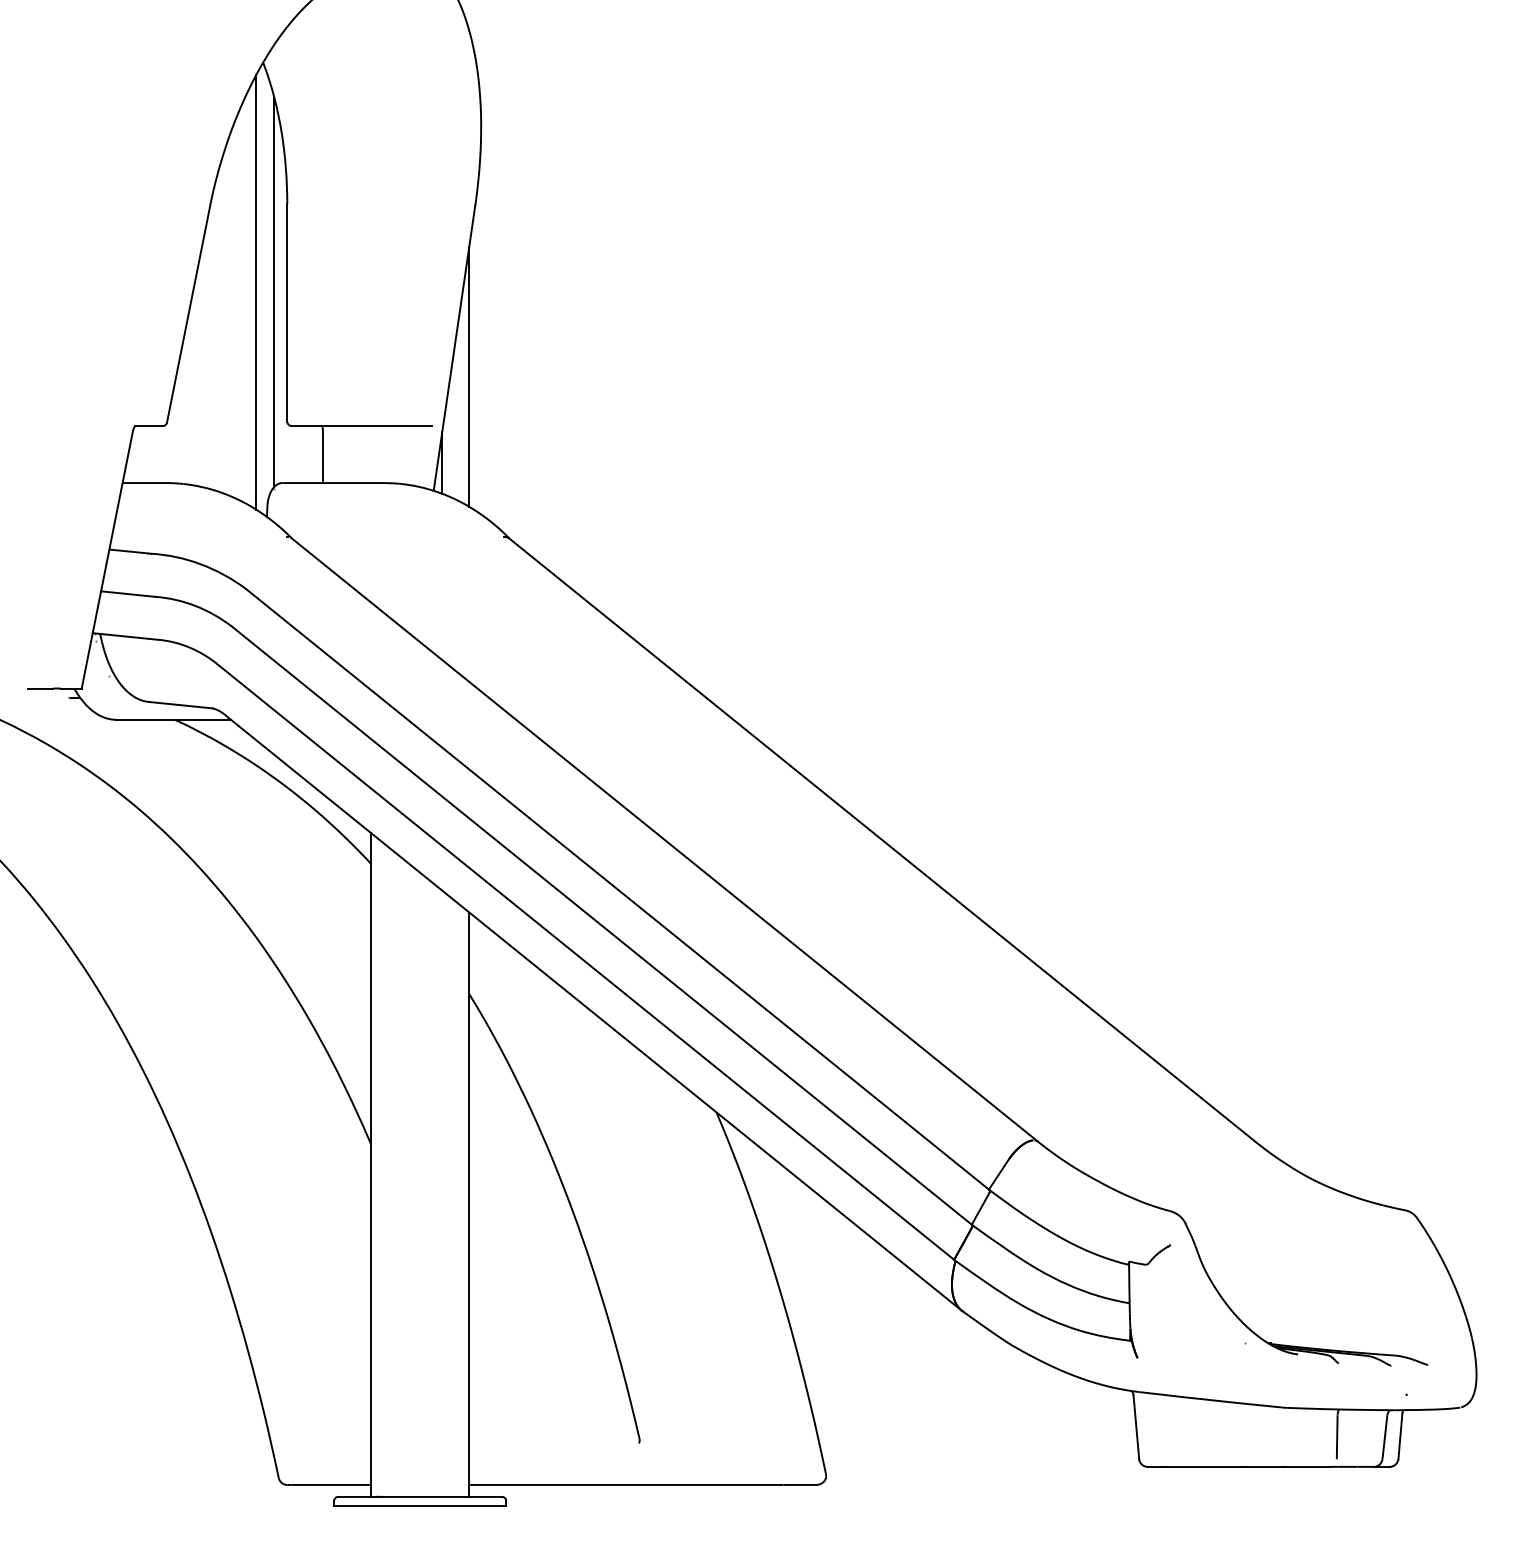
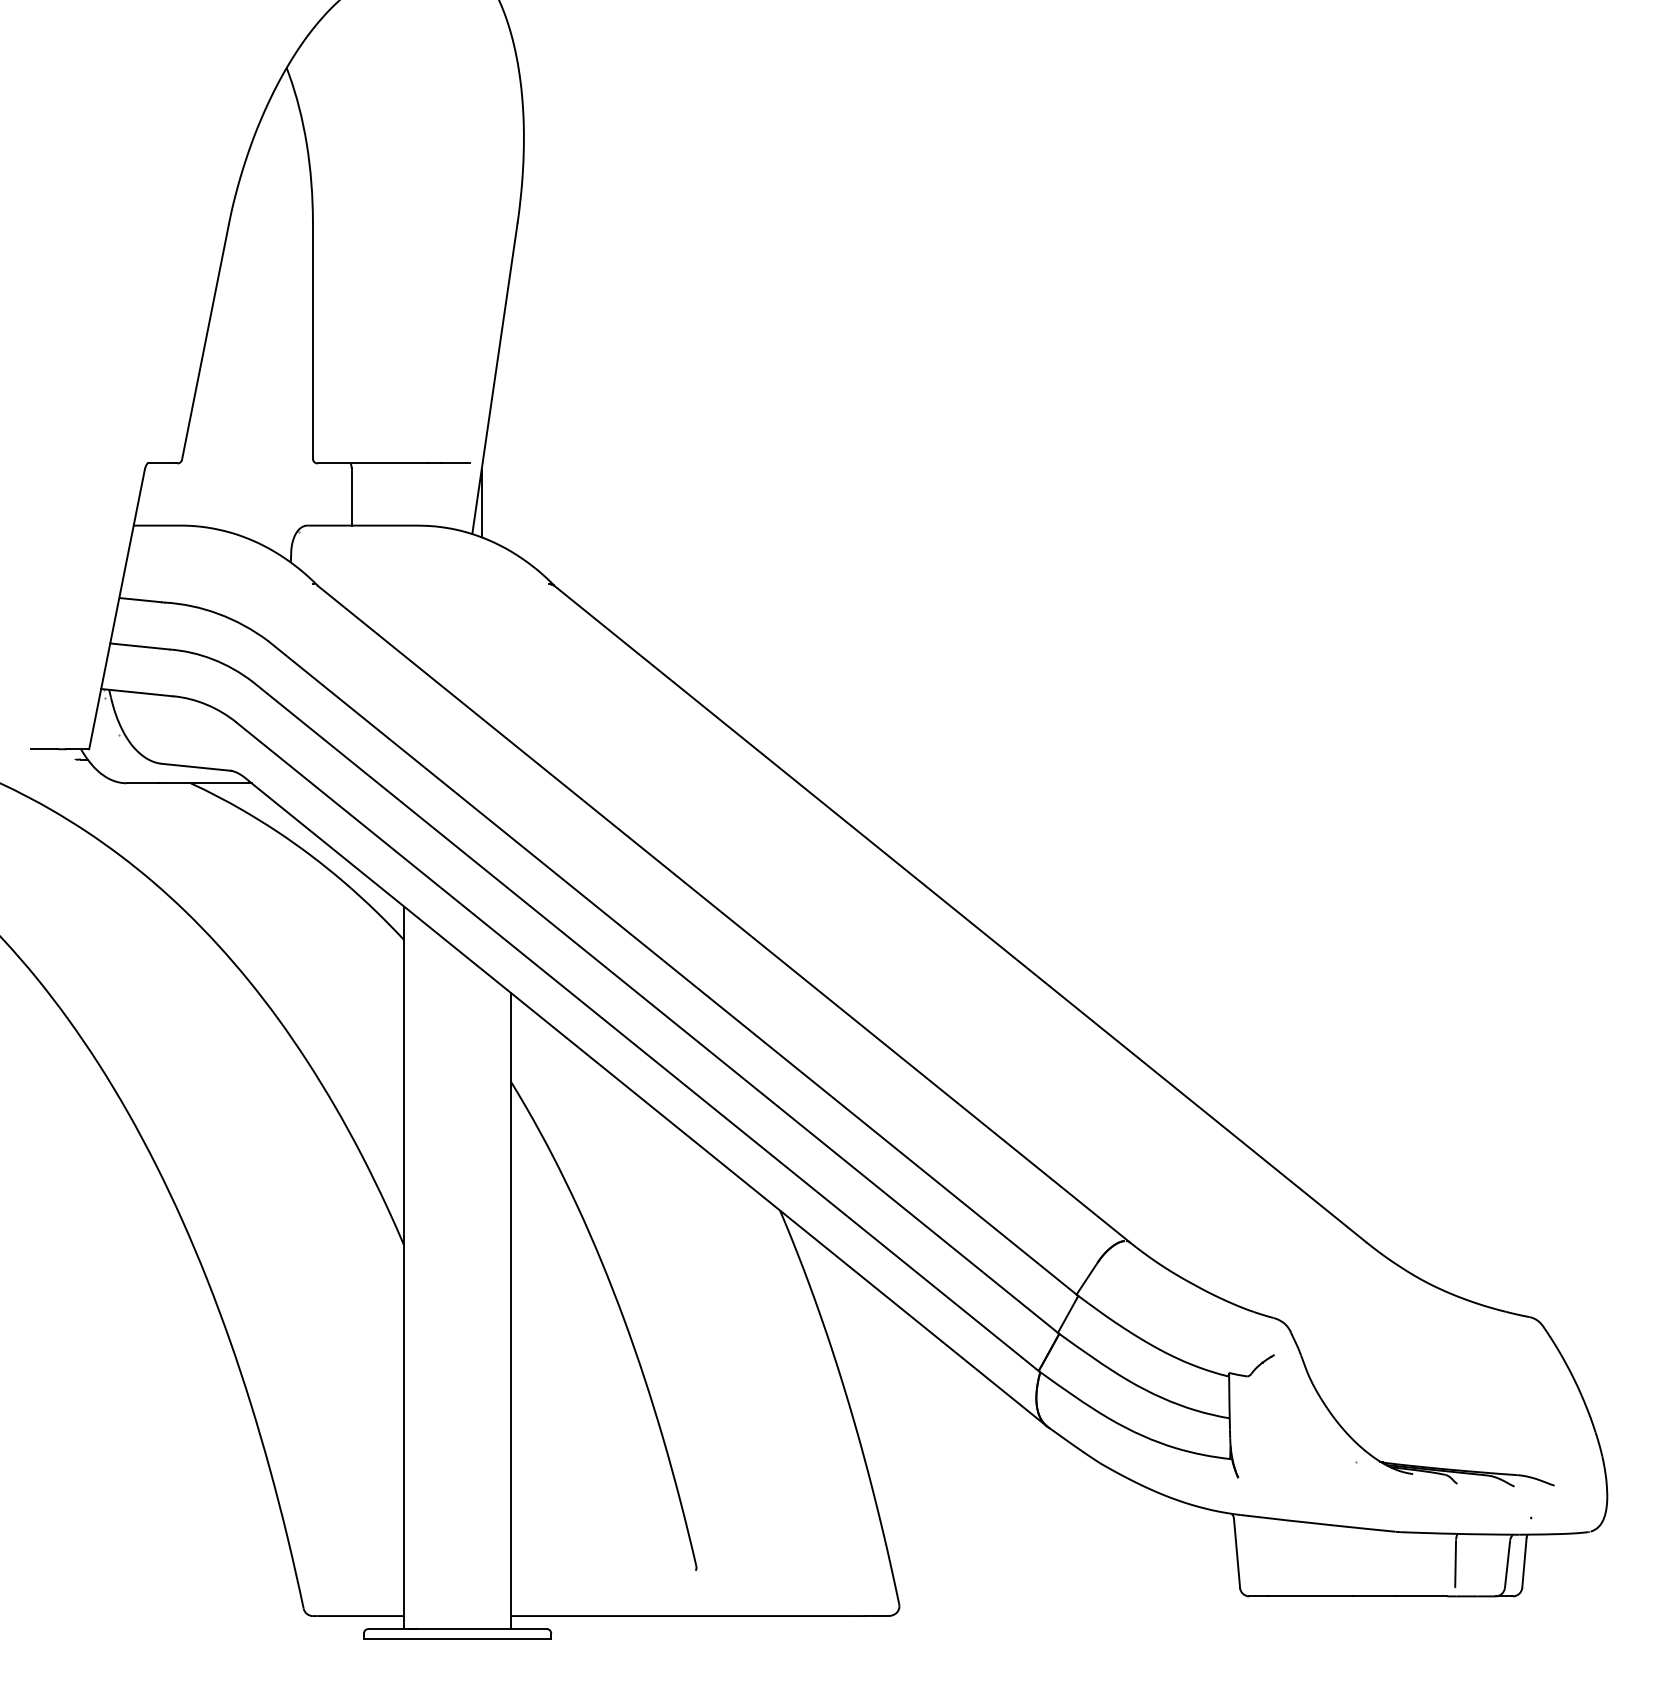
line: (256, 291) -> (279, 317), removed
line: (274, 291) -> (298, 317), removed
line: (469, 376) -> (511, 409), removed

